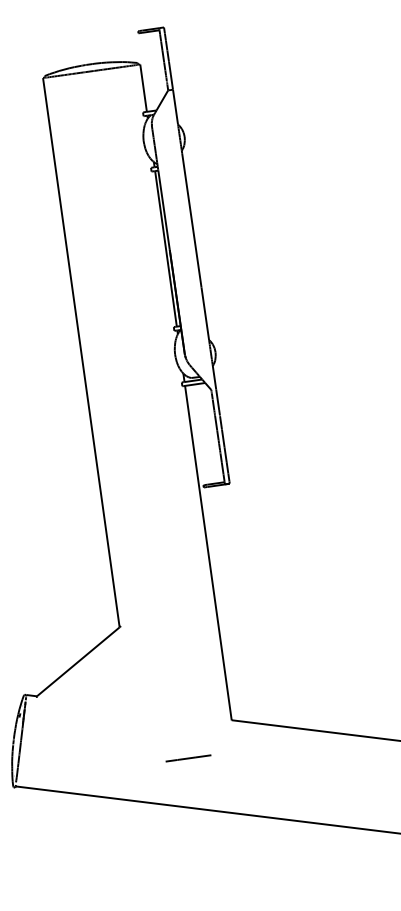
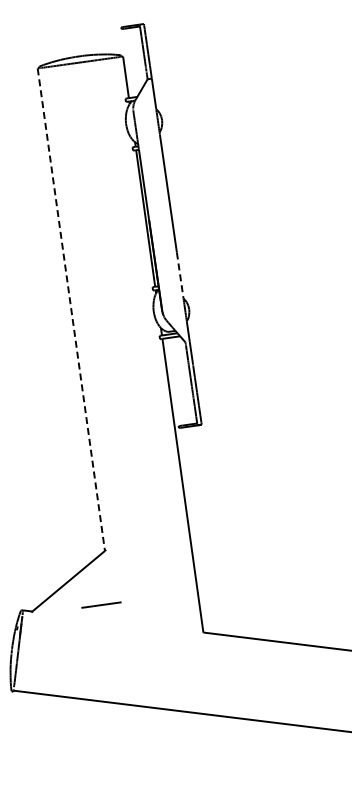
line: (205, 314) -> (180, 276), solid -> dashed
line: (81, 352) -> (71, 309), solid -> dashed
line: (188, 757) -> (101, 604), moved

